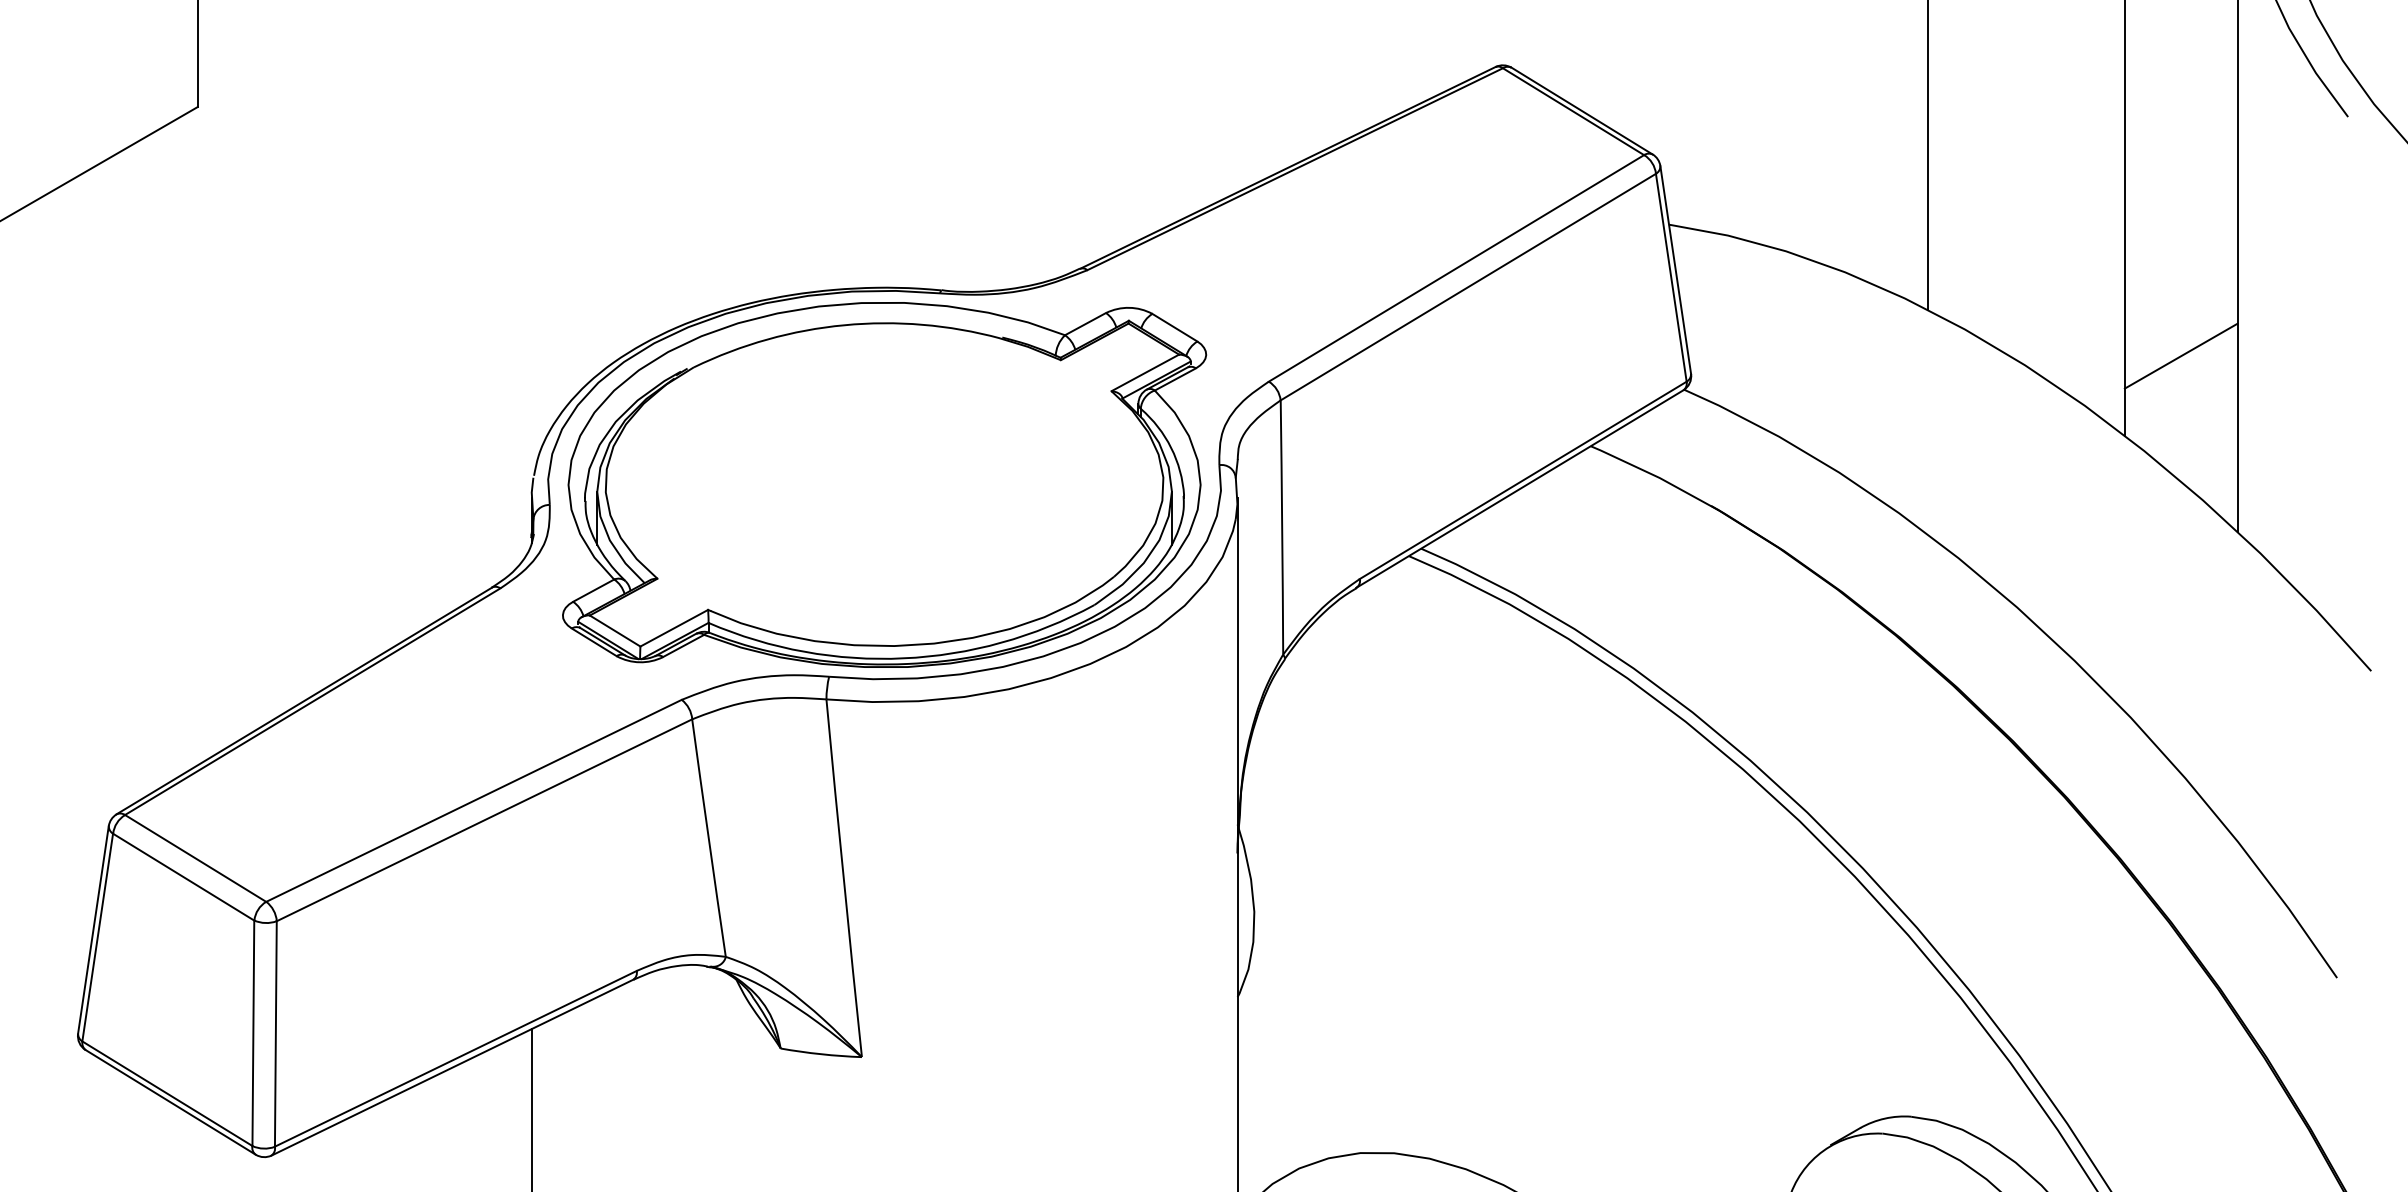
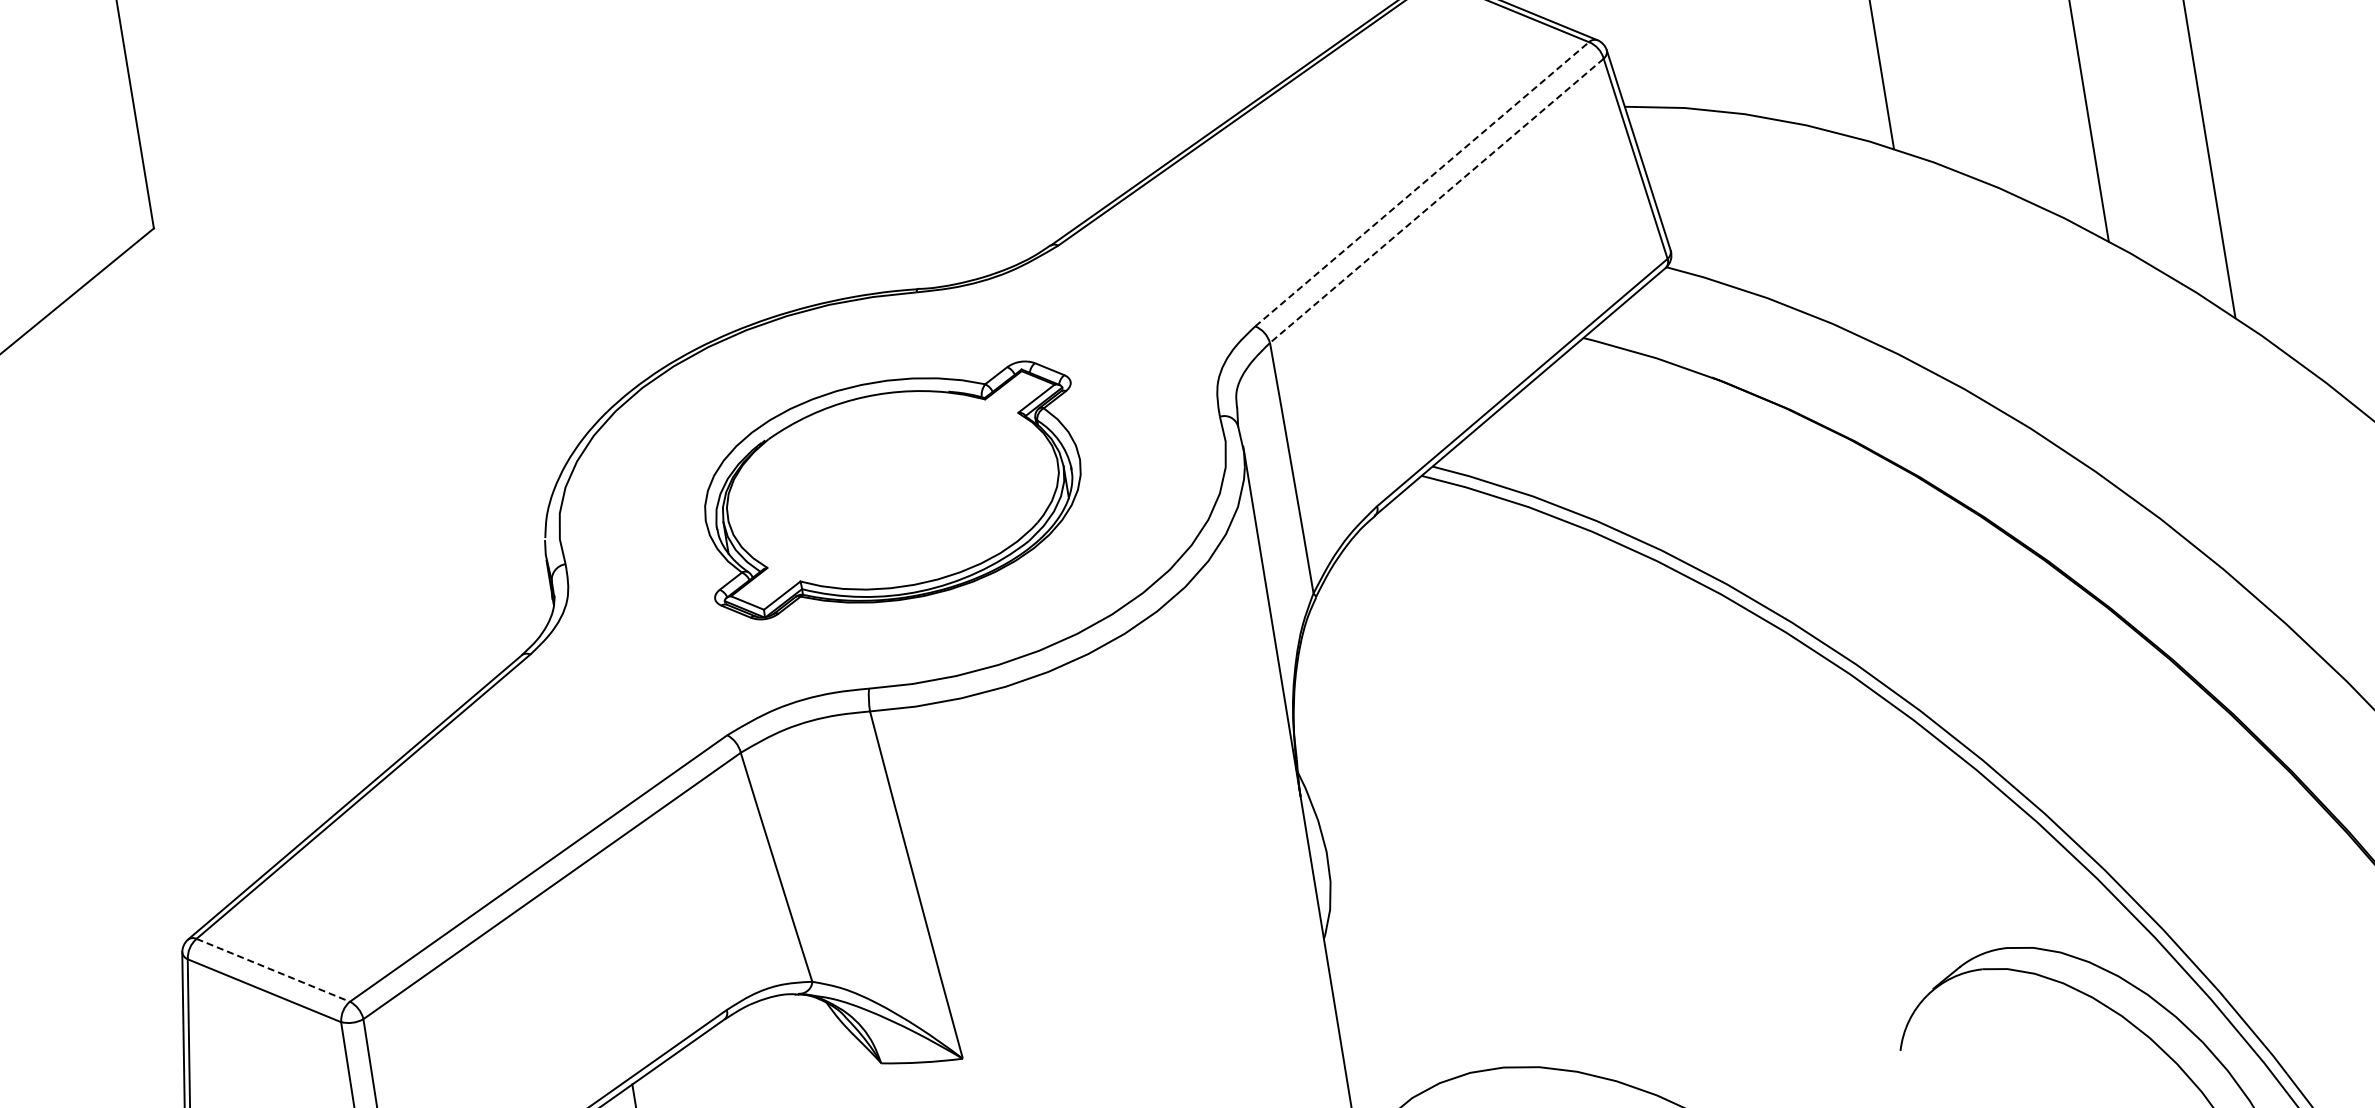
line: (1456, 268) -> (1422, 184), solid -> dashed
line: (1467, 287) -> (1436, 201), solid -> dashed
line: (2180, 355) -> (2150, 153), removed
part: (884, 484) -> (892, 489), size x0.6
line: (195, 858) -> (273, 970), solid -> dashed

